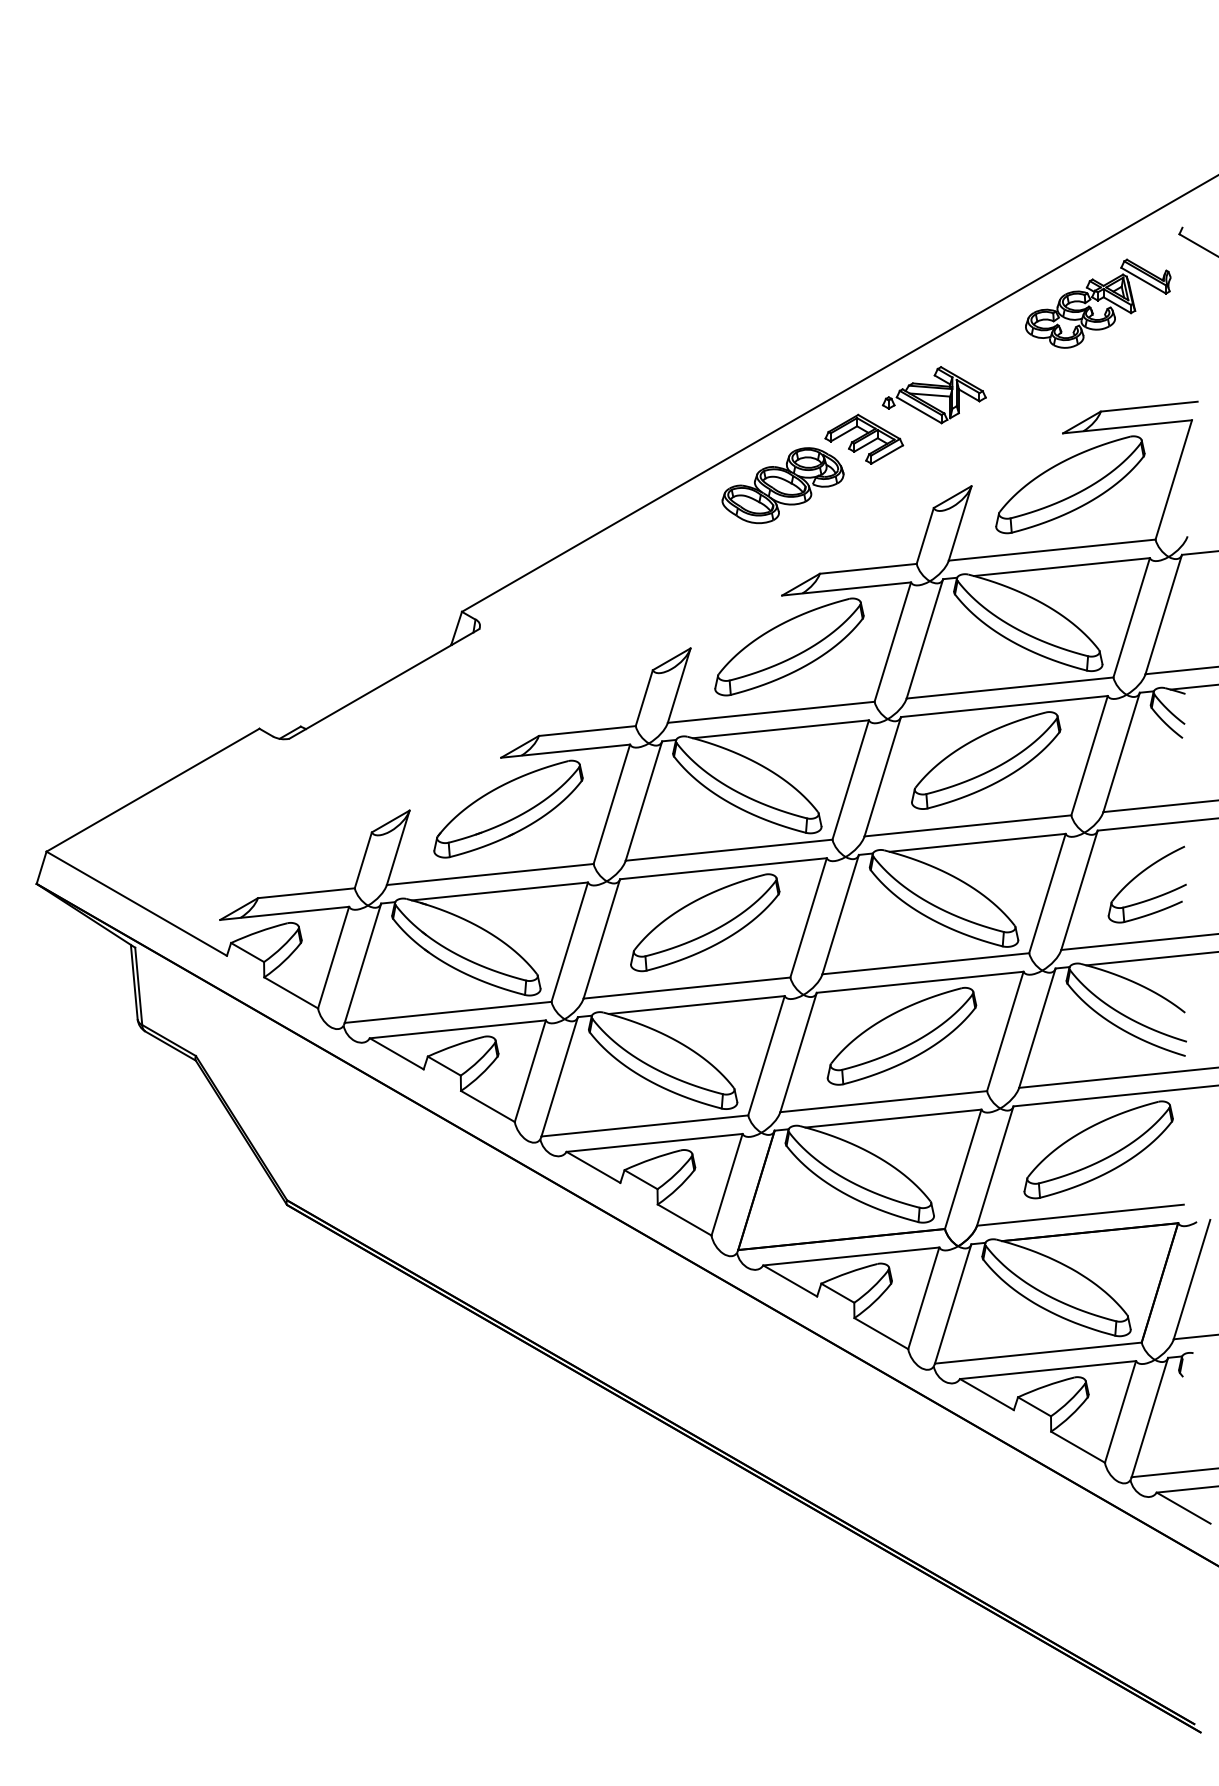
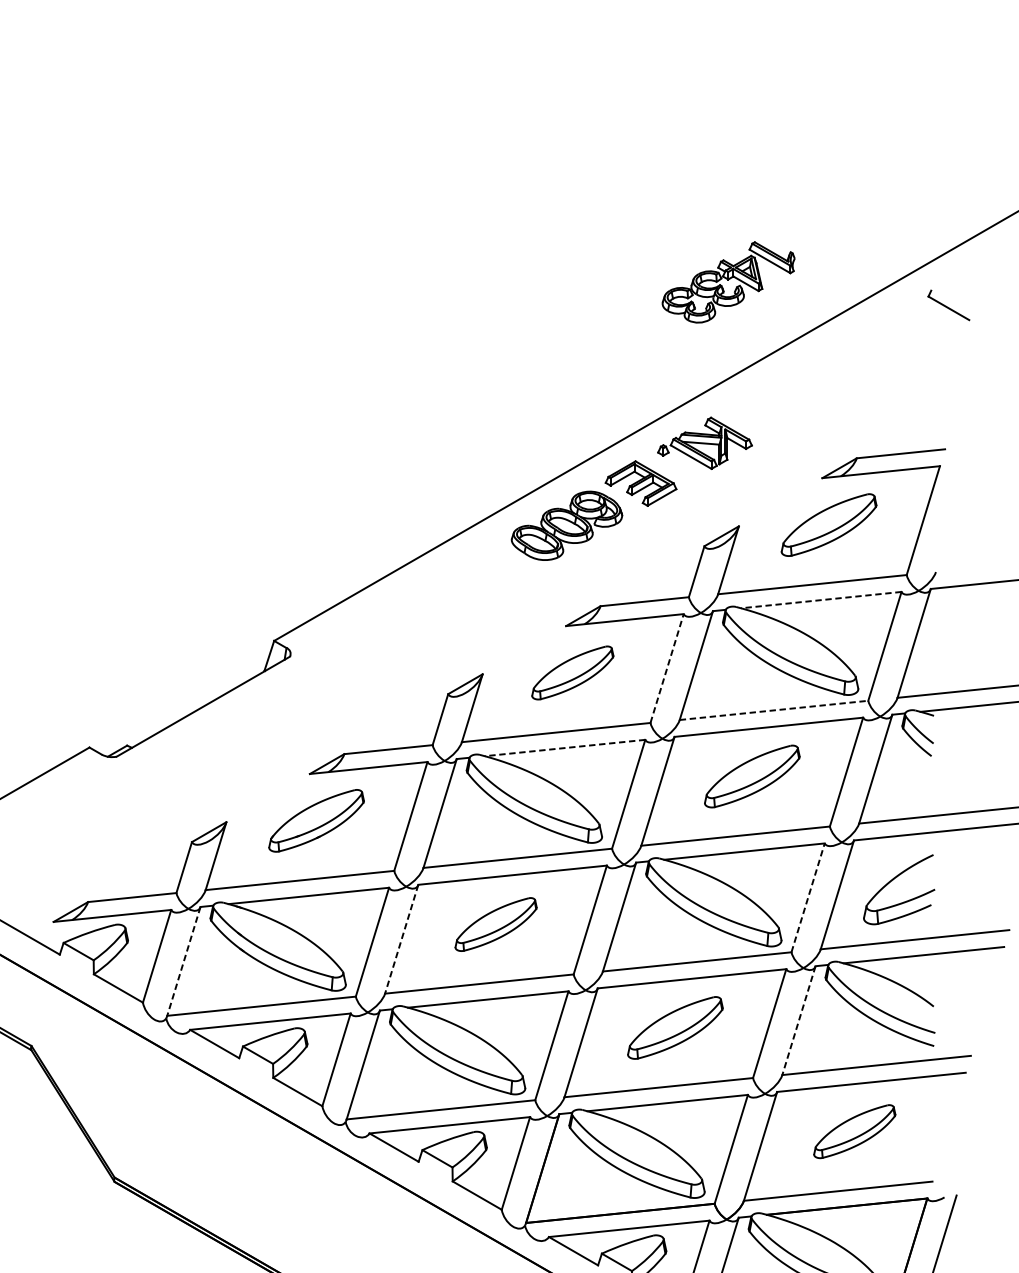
part: (1098, 303) -> (728, 282), moved
part: (1070, 484) -> (829, 524), size x0.7
line: (1061, 567) -> (820, 600), solid -> dashed
line: (892, 641) -> (666, 667), solid -> dashed
part: (789, 646) -> (572, 672), size x0.6
line: (1010, 688) -> (774, 710), solid -> dashed
line: (780, 729) -> (564, 748), solid -> dashed
part: (986, 760) -> (752, 776), size x0.7
part: (508, 808) -> (316, 820), size x0.7
line: (1047, 893) -> (808, 897), solid -> dashed
part: (705, 922) -> (496, 924), size x0.6
line: (601, 939) -> (401, 939), solid -> dashed
line: (362, 963) -> (183, 961), solid -> dashed
line: (1037, 1028) -> (799, 1020), solid -> dashed
part: (901, 1035) -> (675, 1027), size x0.7
part: (1098, 1149) -> (854, 1131), size x0.6

